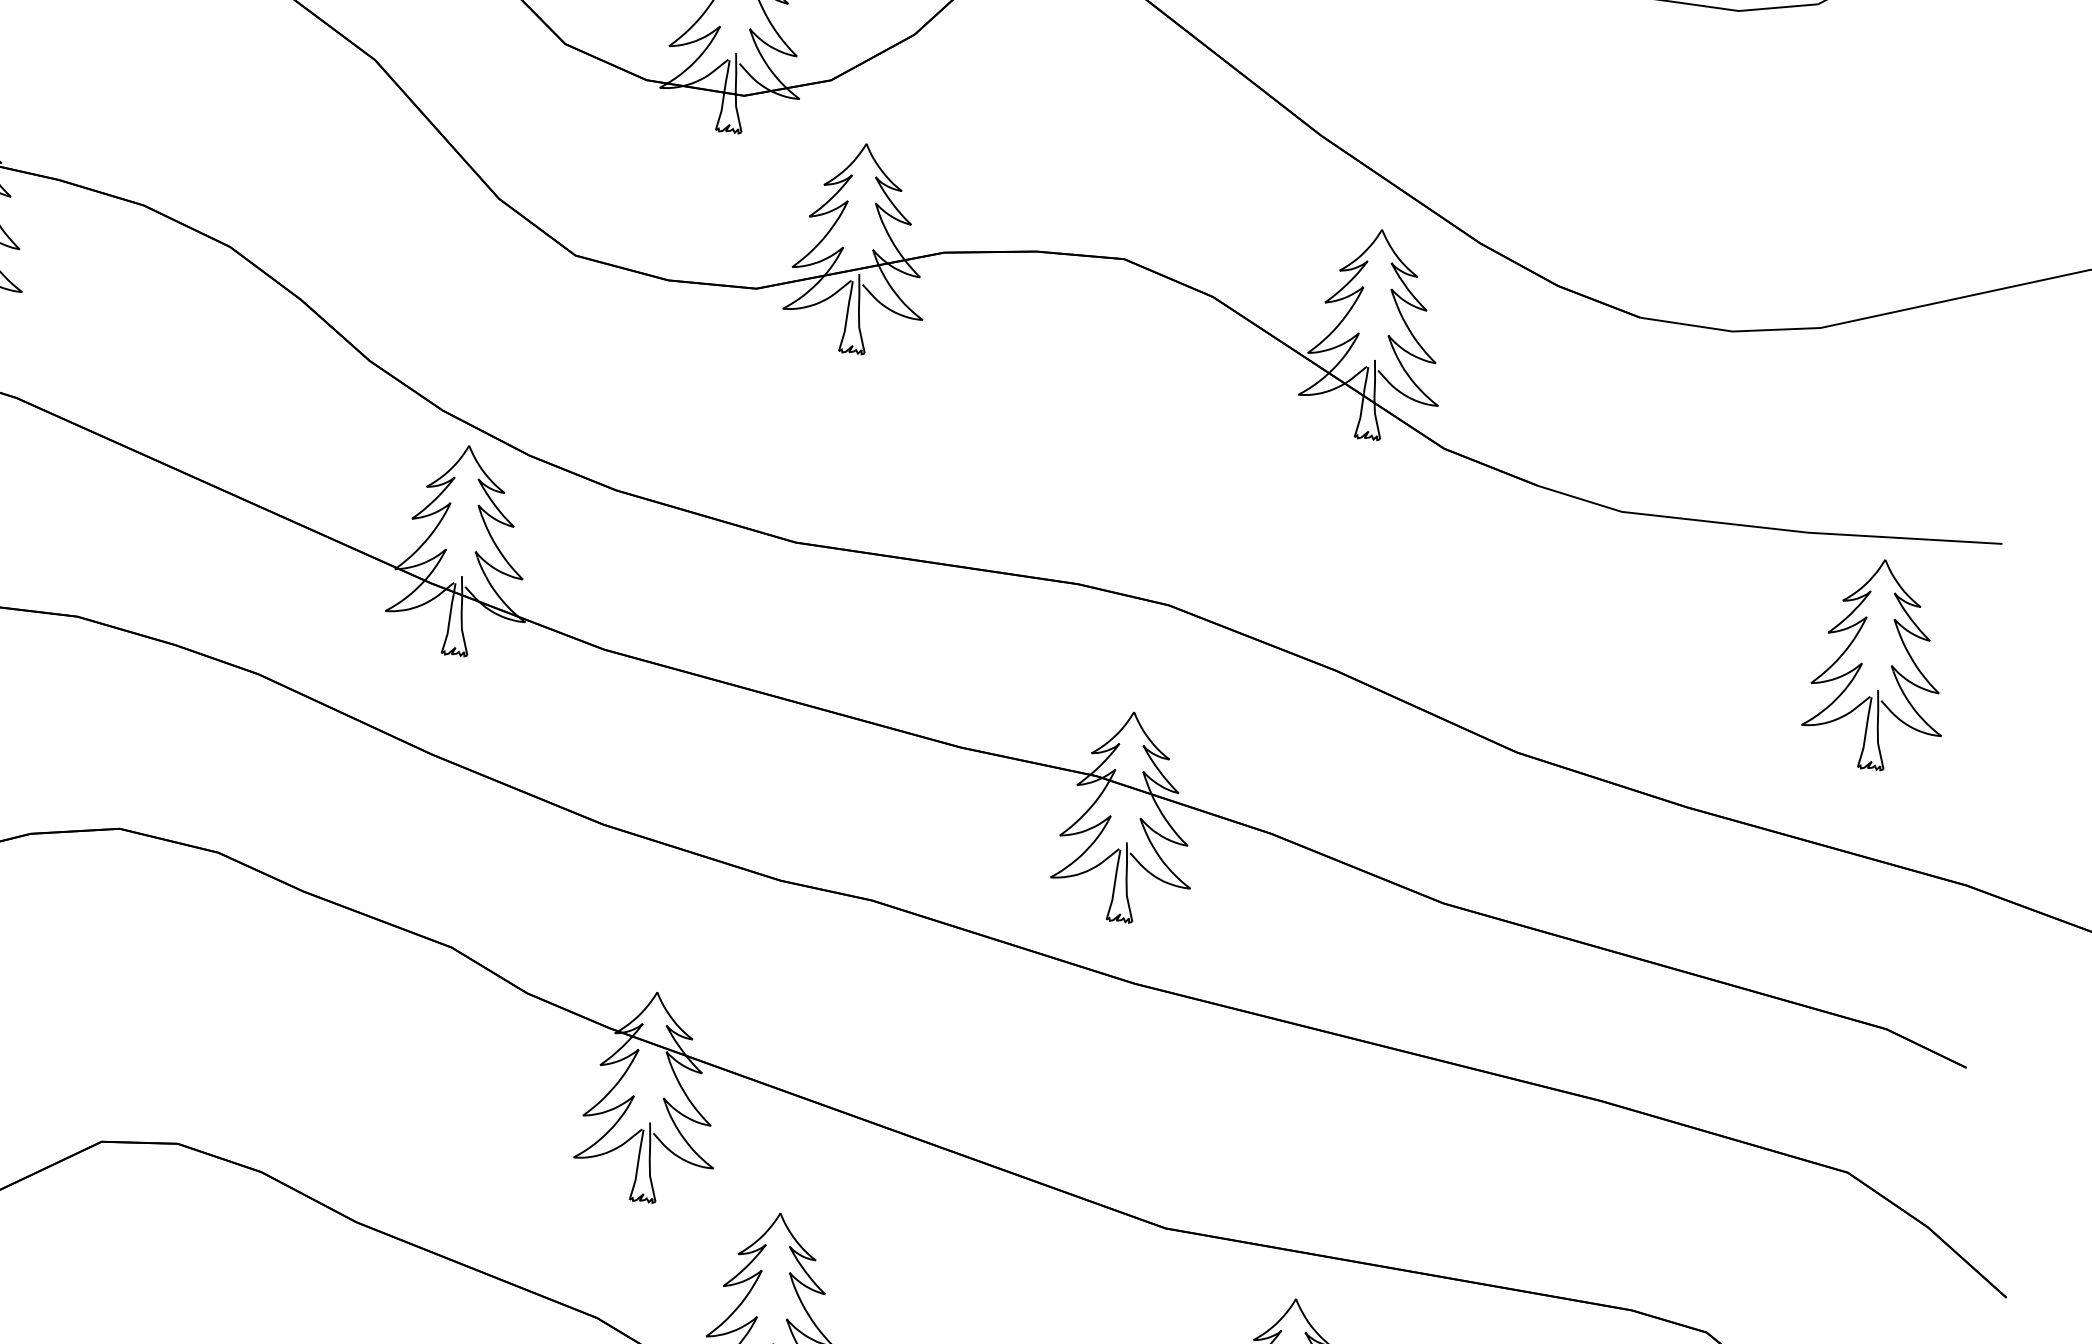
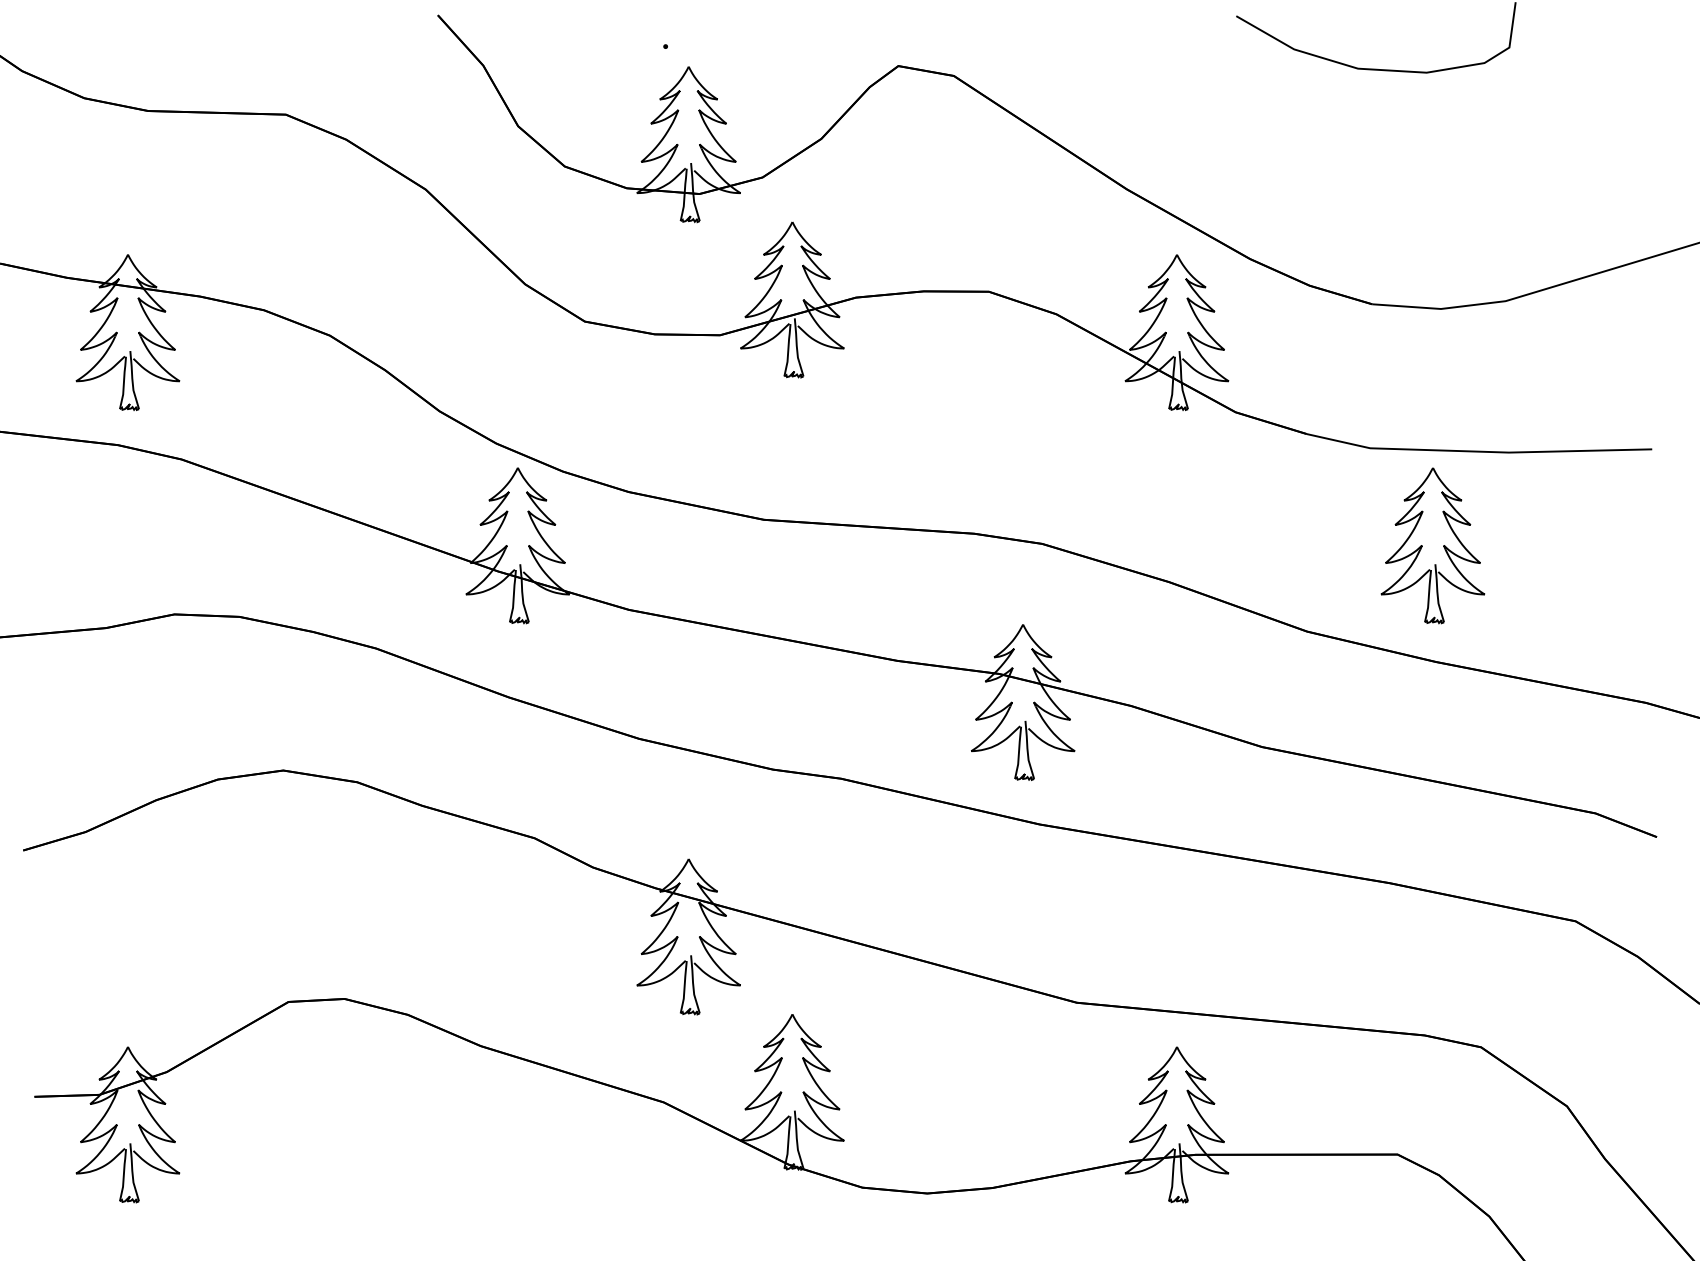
part: (1876, 664) -> (1432, 545), moved

